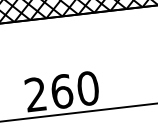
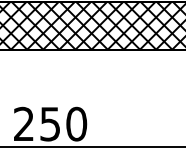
text: (62, 90) -> (50, 123), 260 -> 250

